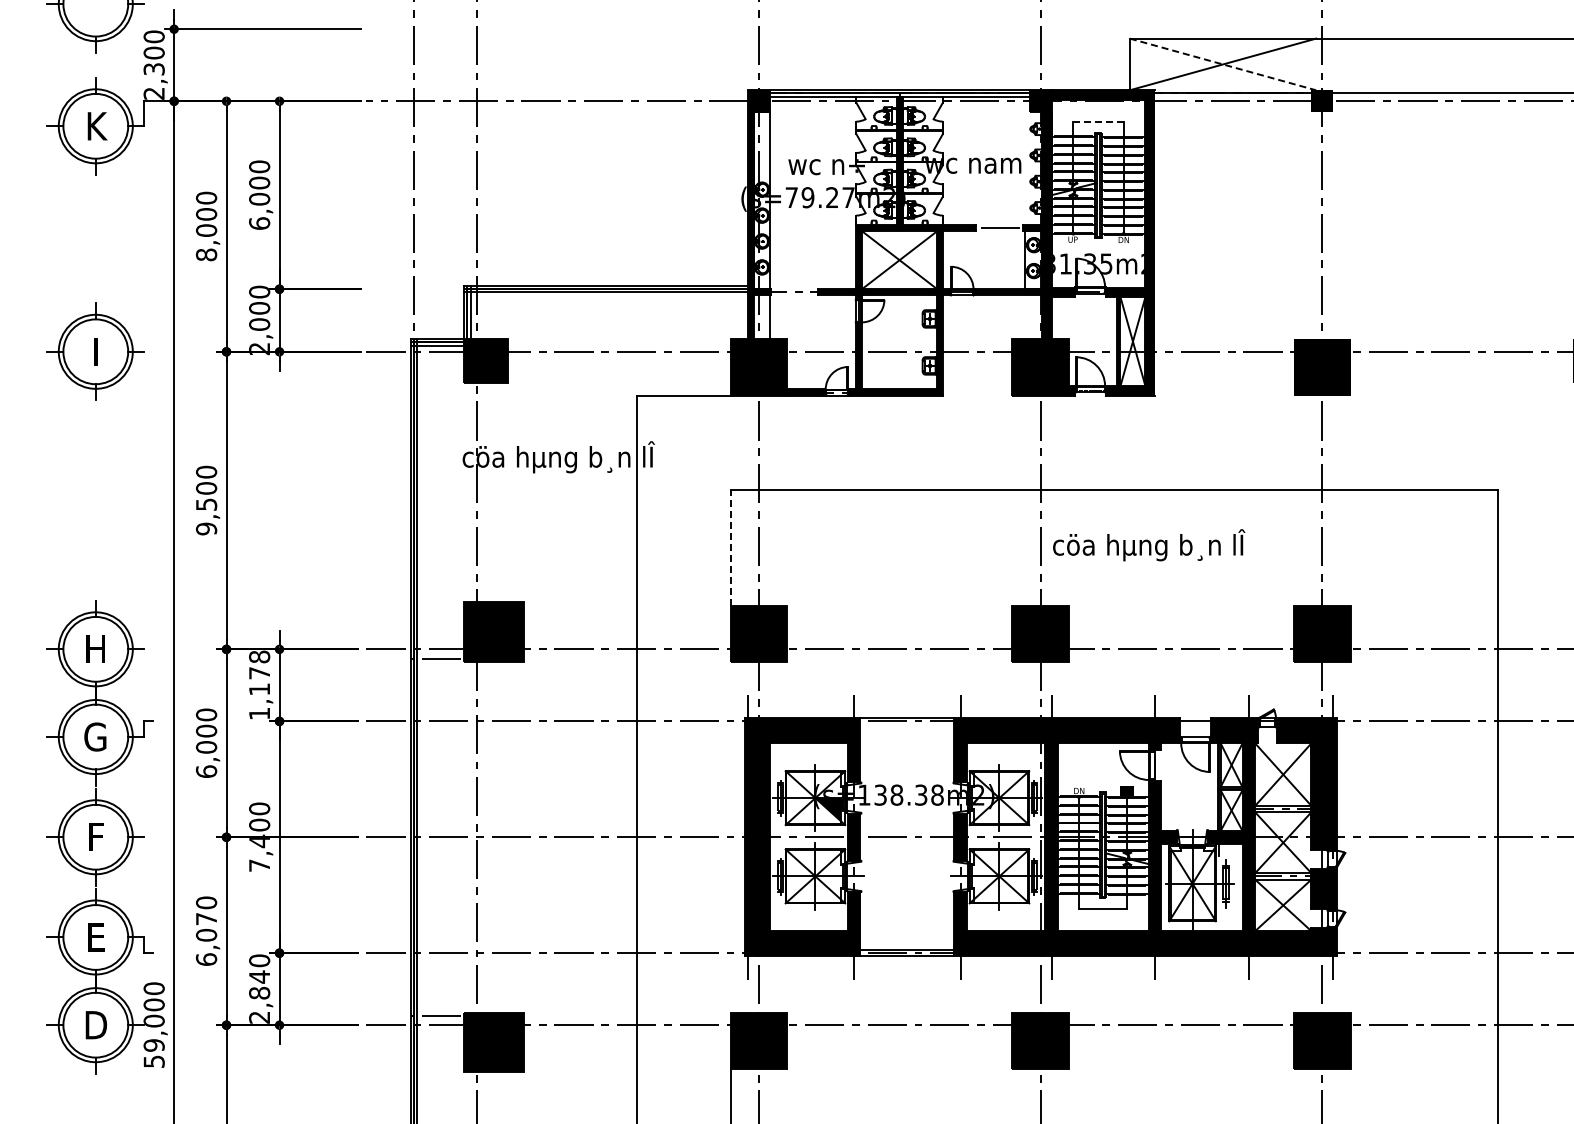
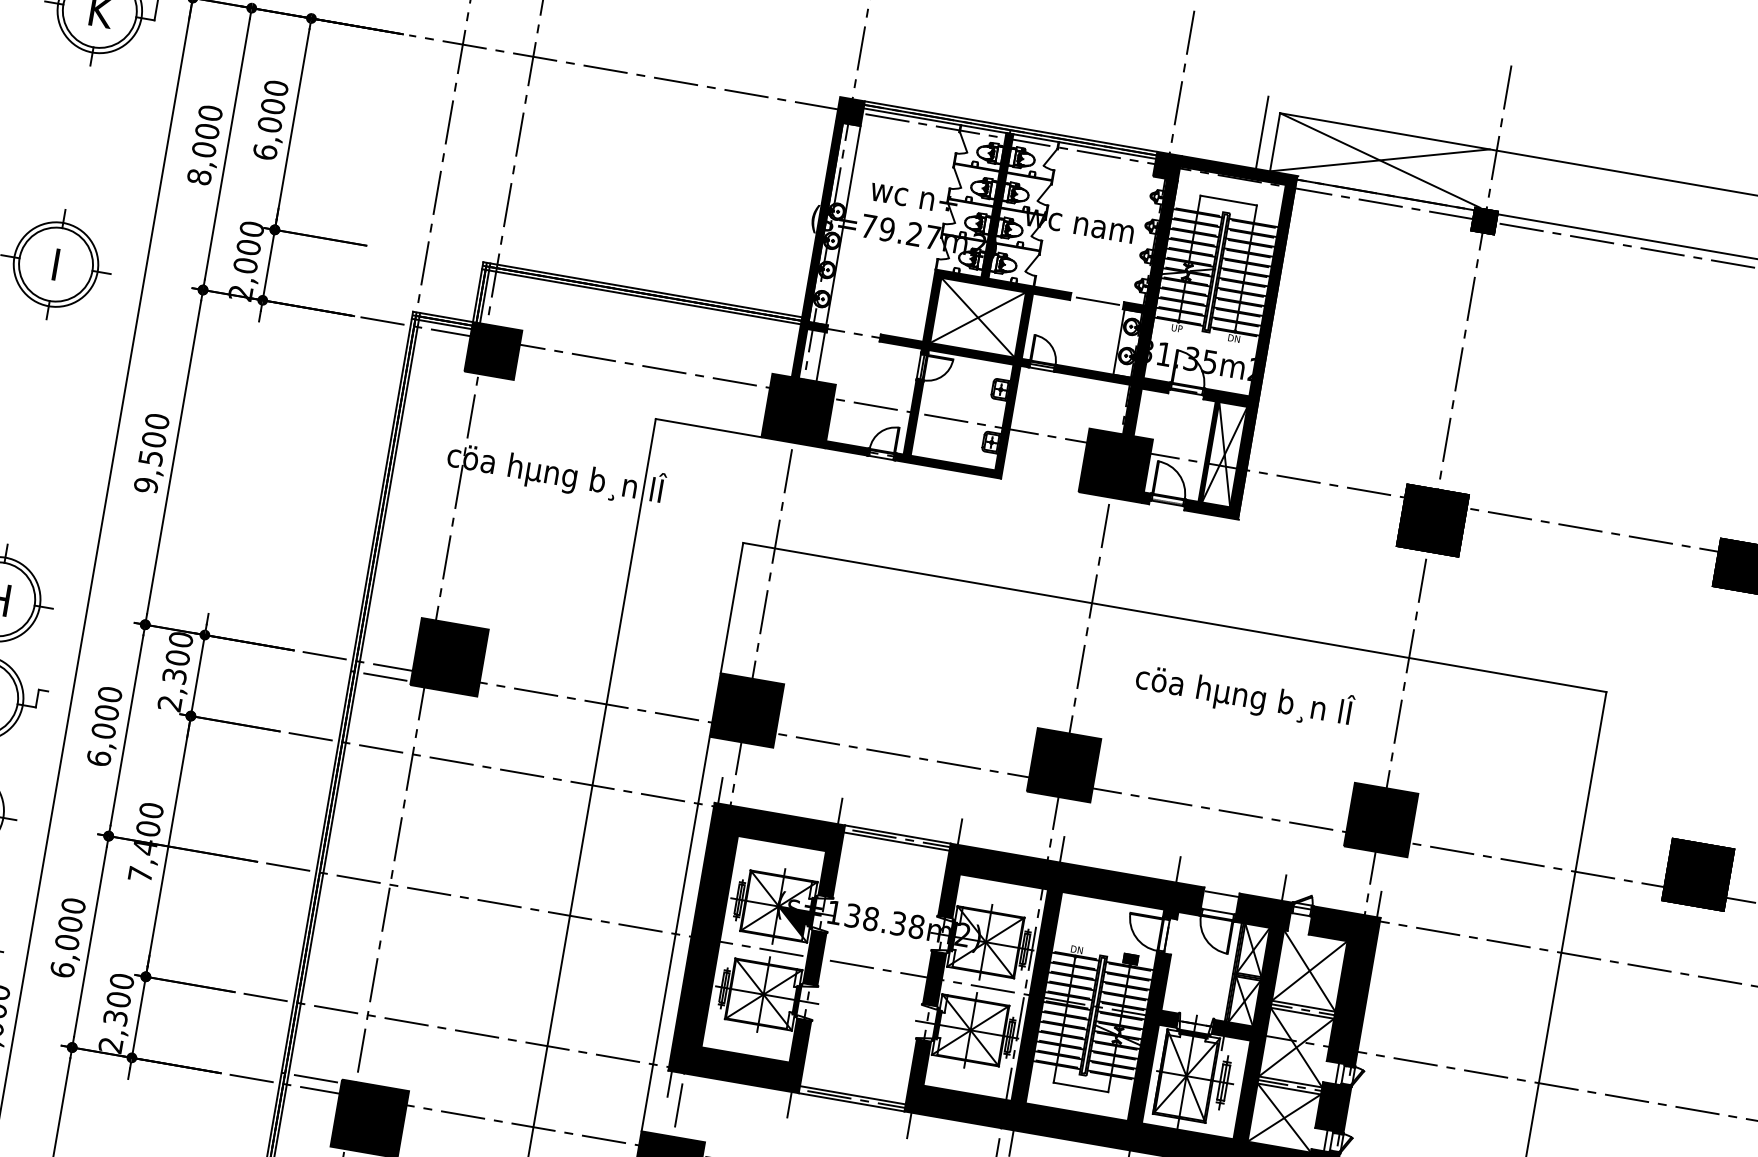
line: (1117, 58) -> (1262, 133), added
line: (1223, 64) -> (1380, 160), dashed -> solid
line: (1098, 121) -> (1228, 200), dashed -> solid
text: (1149, 545) -> (1245, 695), moved
line: (730, 547) -> (731, 608), dashed -> solid
text: (259, 684) -> (175, 670), 1,178 -> 2,300
line: (907, 724) -> (896, 841), added
line: (730, 836) -> (675, 933), added
text: (206, 918) -> (70, 923), 6,070 -> 6,000
text: (259, 984) -> (117, 1008), 2,840 -> 2,300

